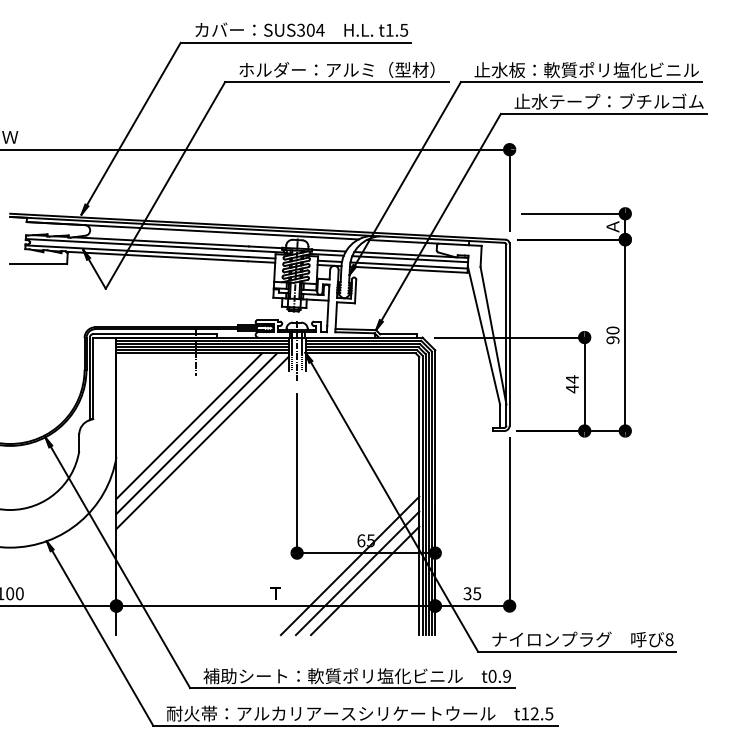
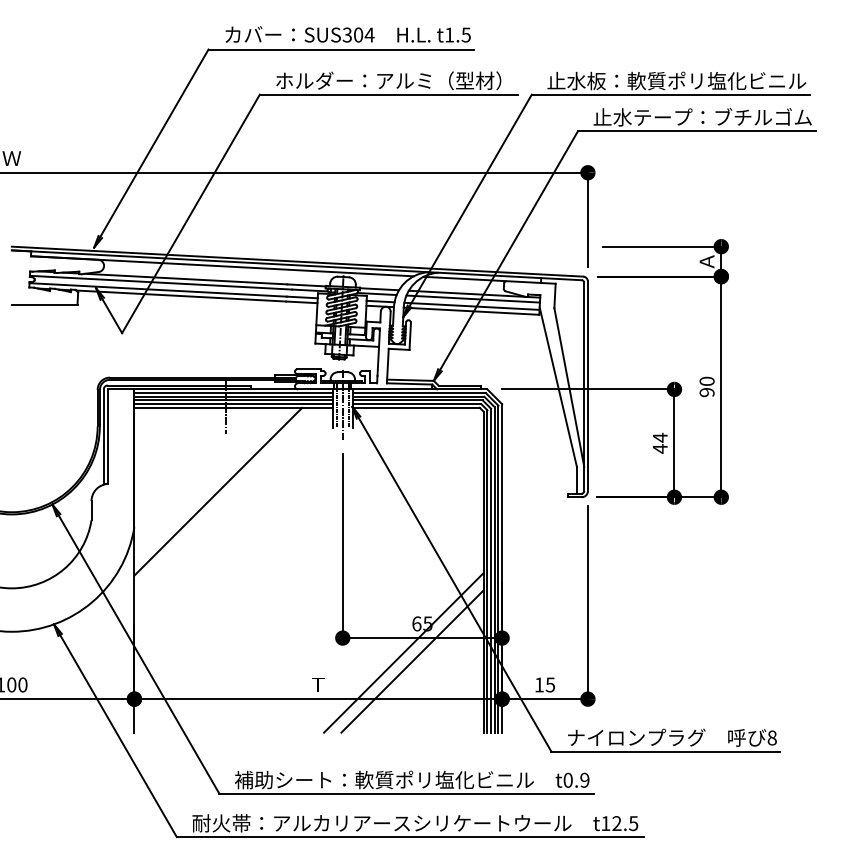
line: (196, 433) -> (226, 500), removed
line: (202, 442) -> (233, 510), removed
line: (364, 580) -> (420, 669), removed
text: (467, 593) -> (539, 684), 35 -> 15

